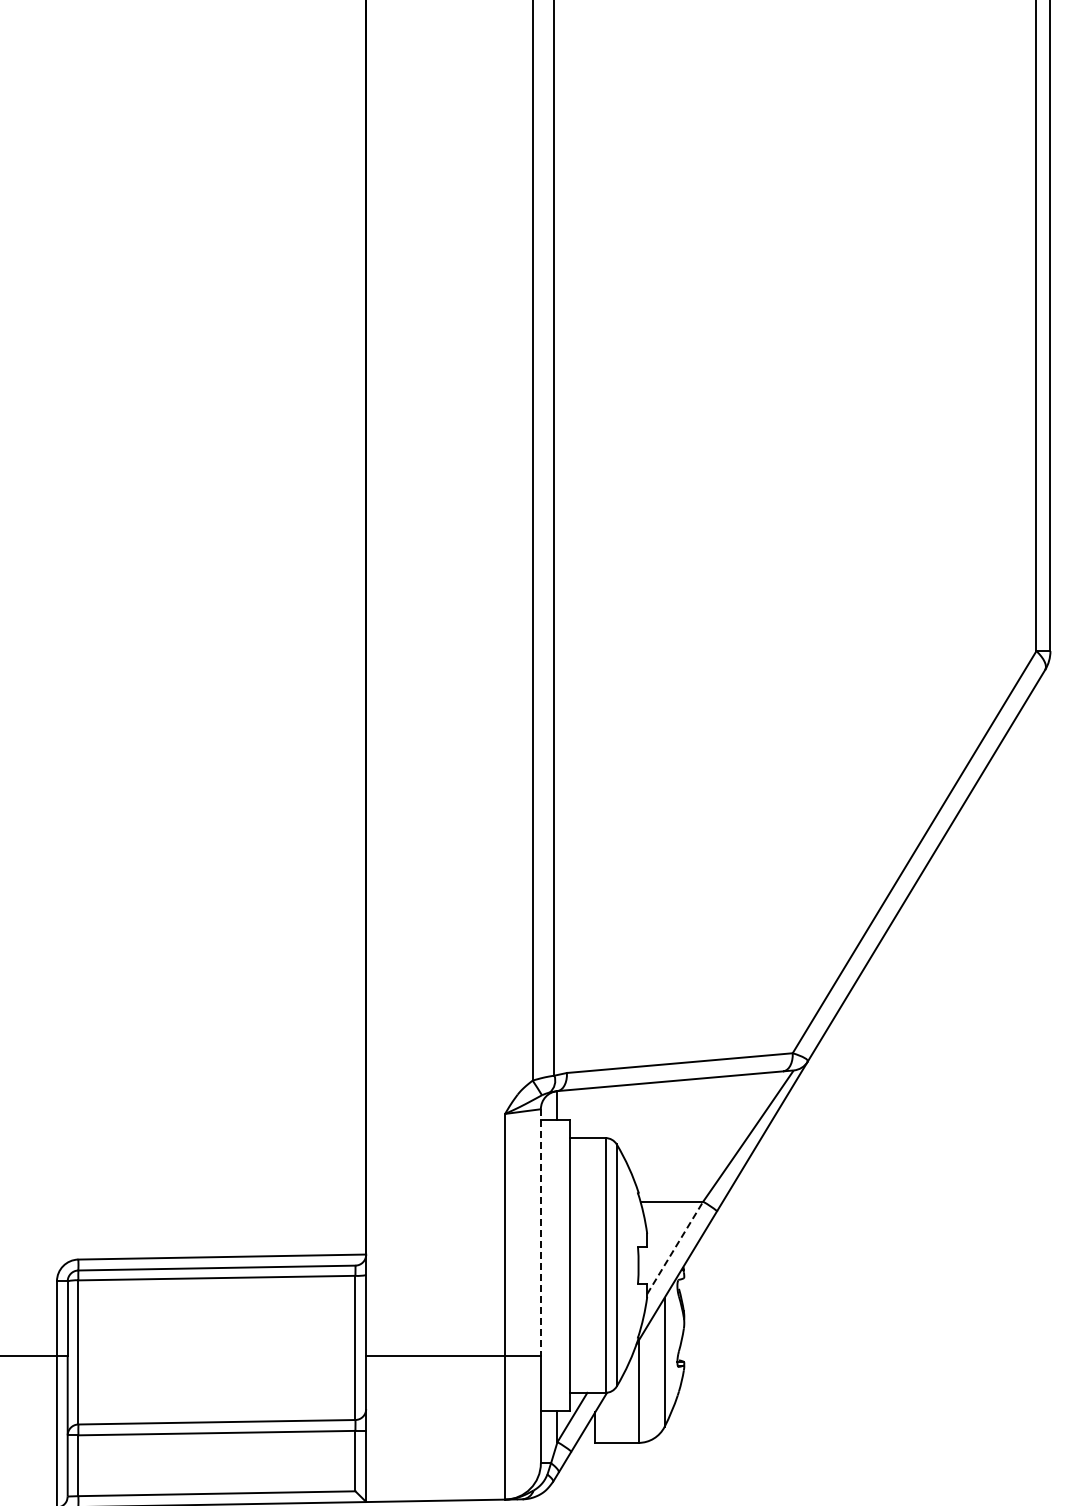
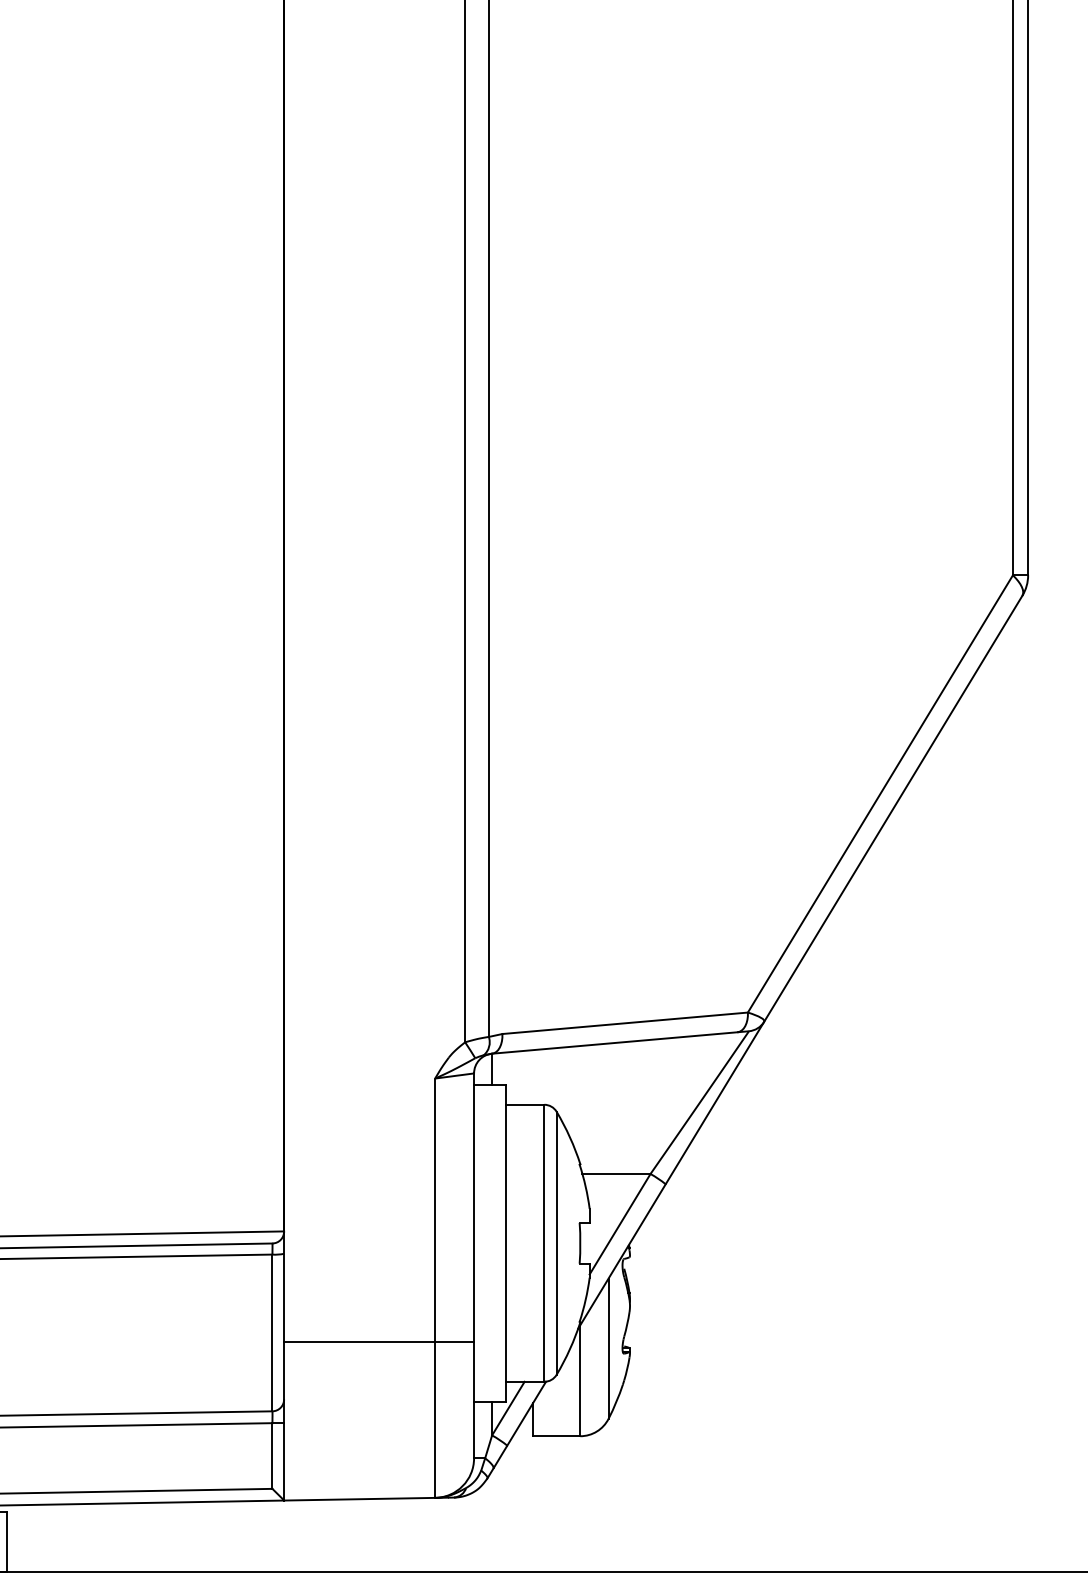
line: (540, 1232) -> (473, 1207), dashed -> solid
line: (675, 1247) -> (620, 1223), dashed -> solid

